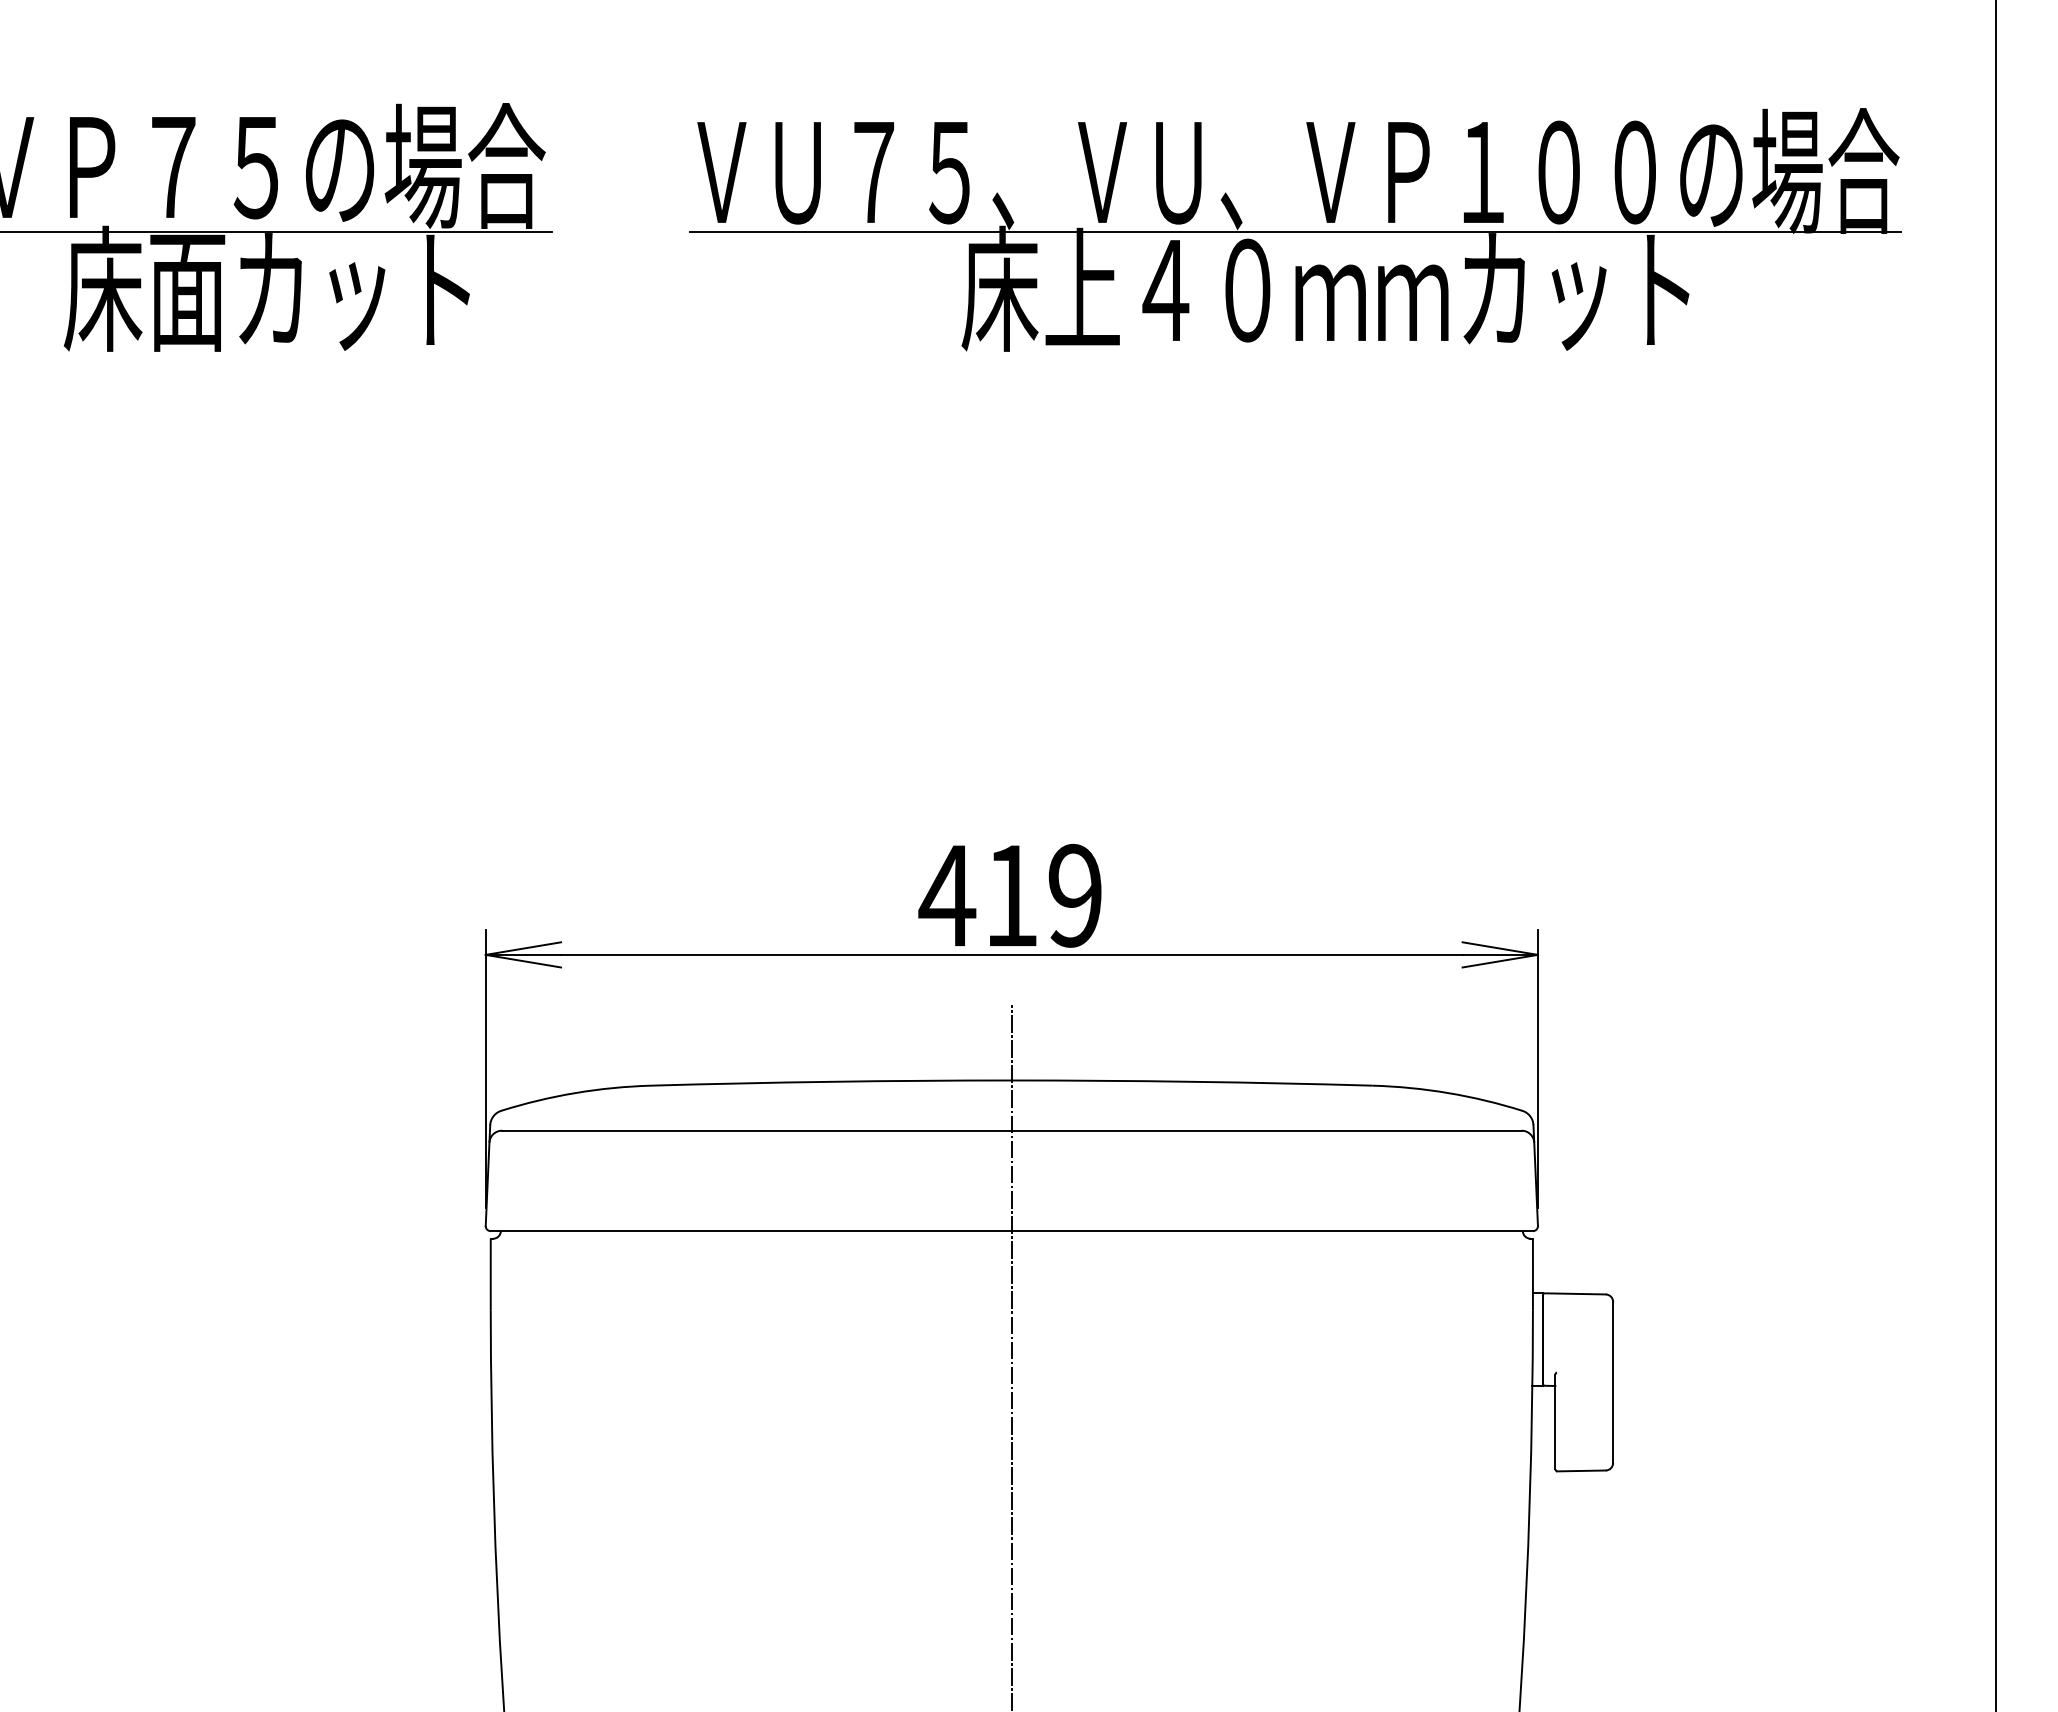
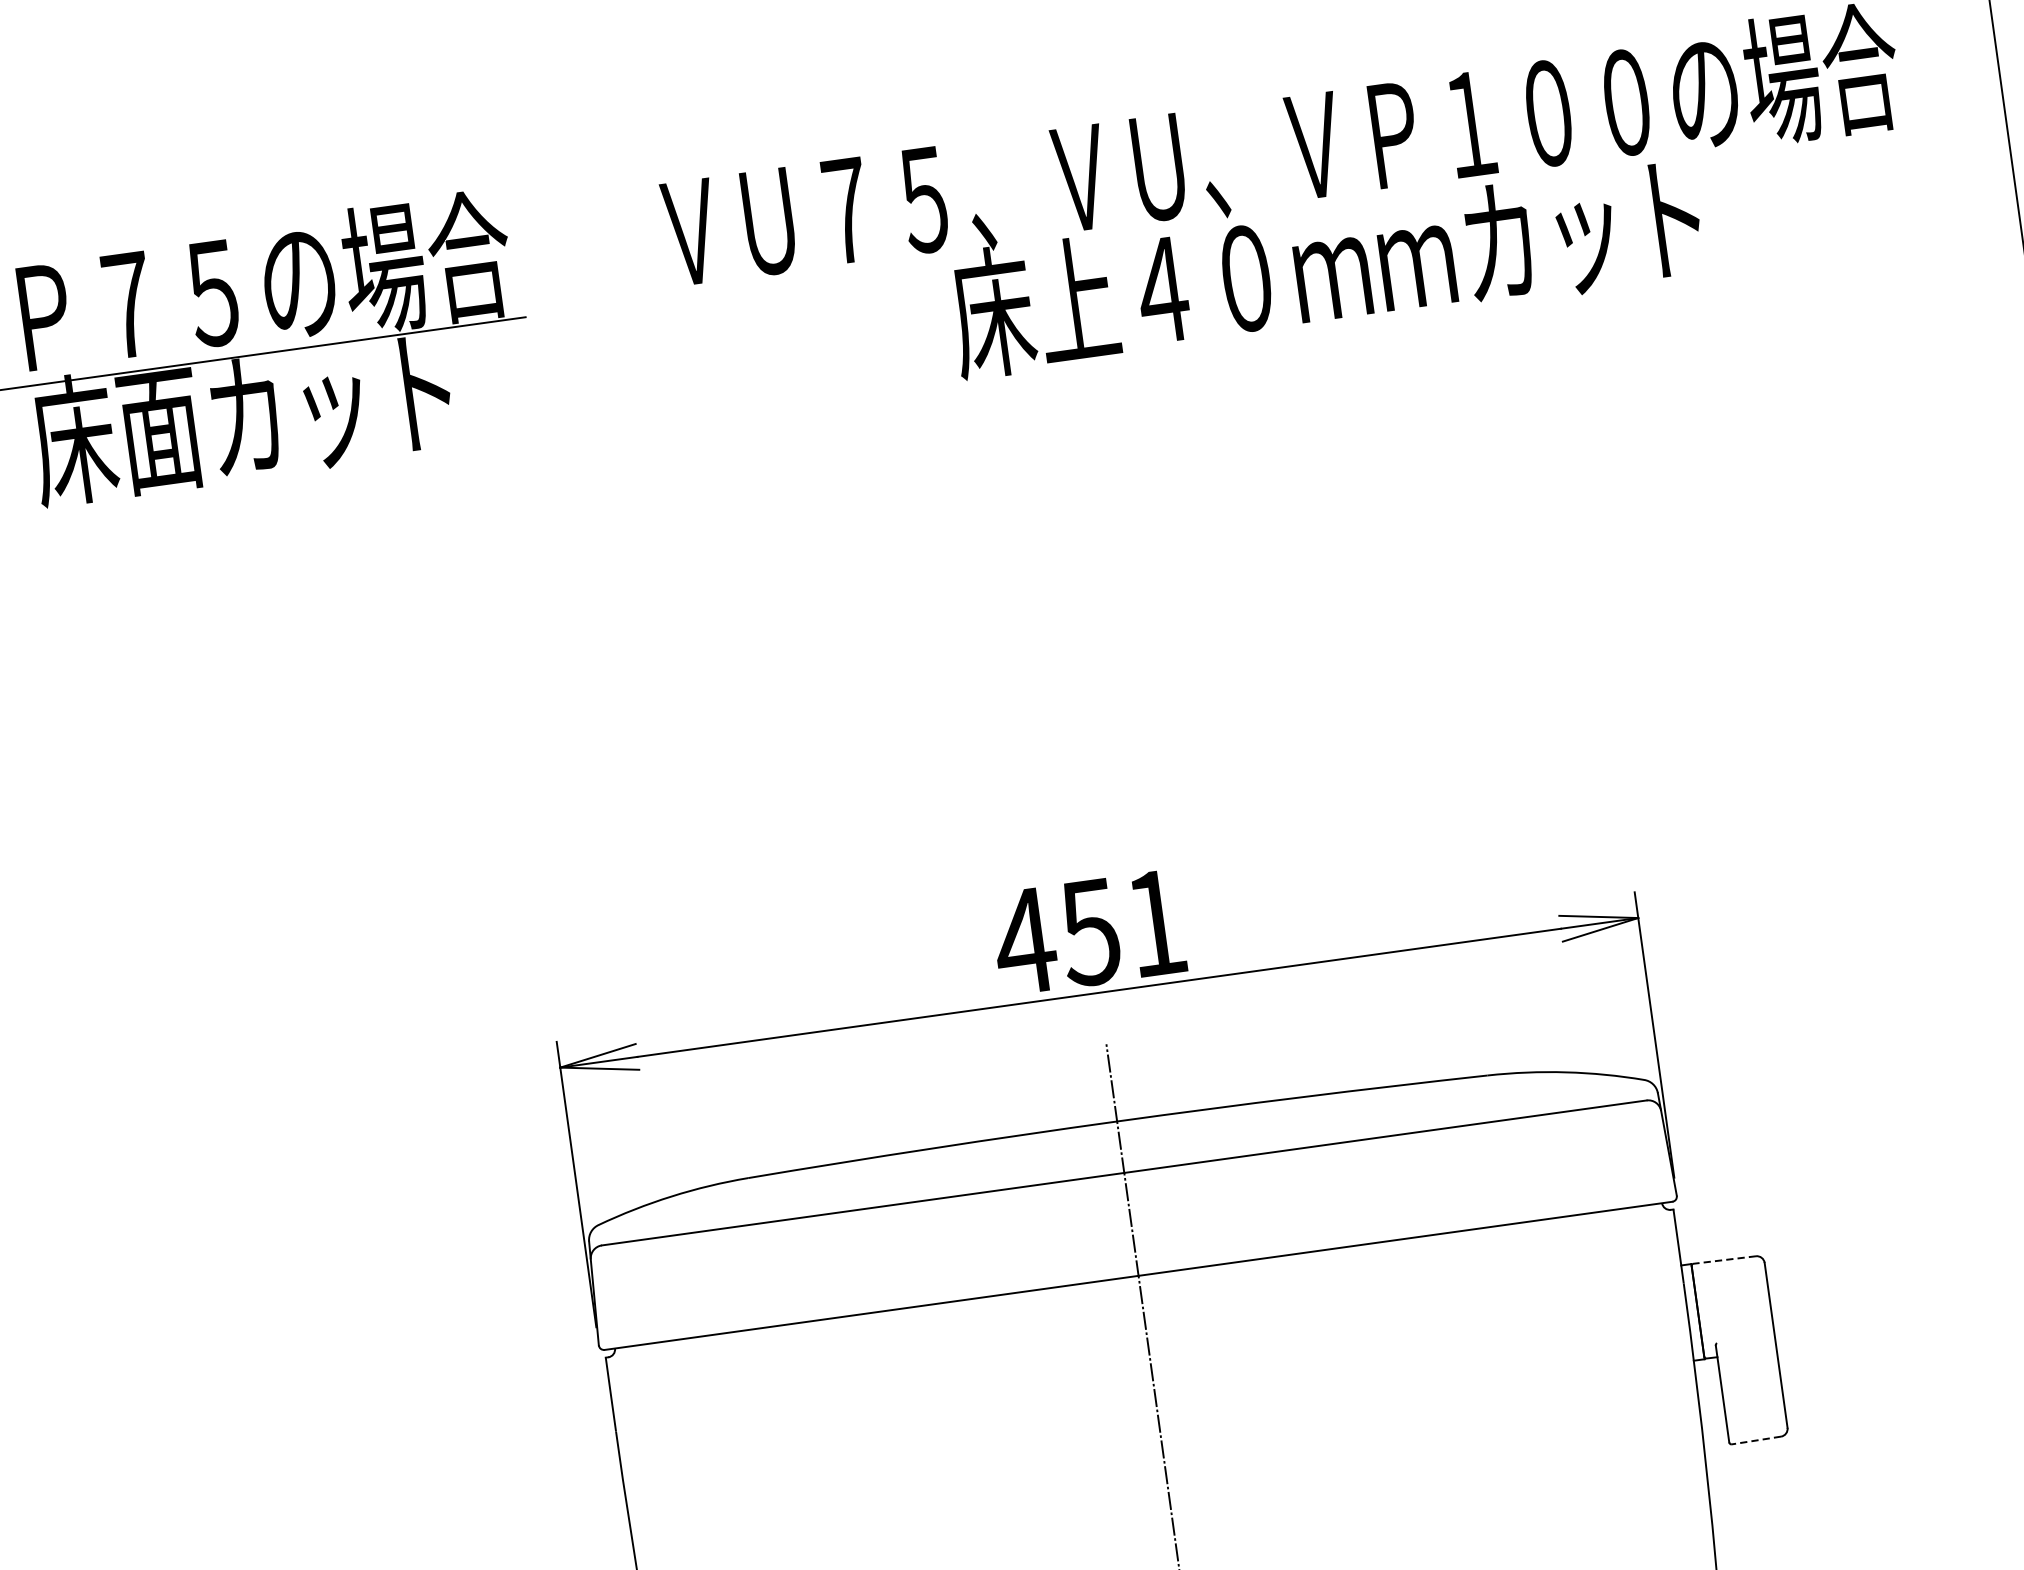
line: (1295, 231) -> (1287, 211), removed
text: (1042, 895) -> (1122, 927), 419 -> 451
line: (1575, 1293) -> (1724, 1259), solid -> dashed
line: (1580, 1470) -> (1755, 1440), solid -> dashed

